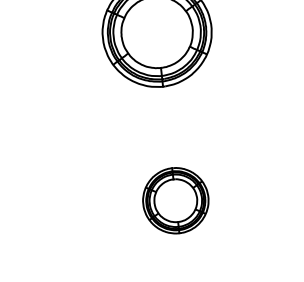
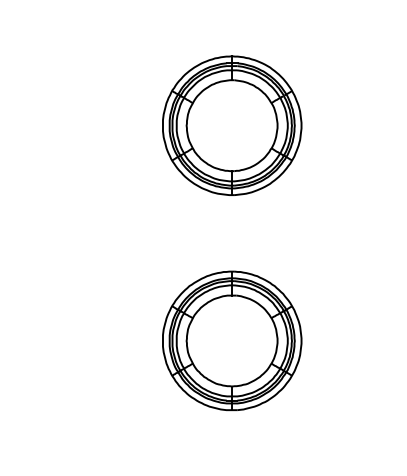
part: (175, 200) -> (232, 340), size x1.67

